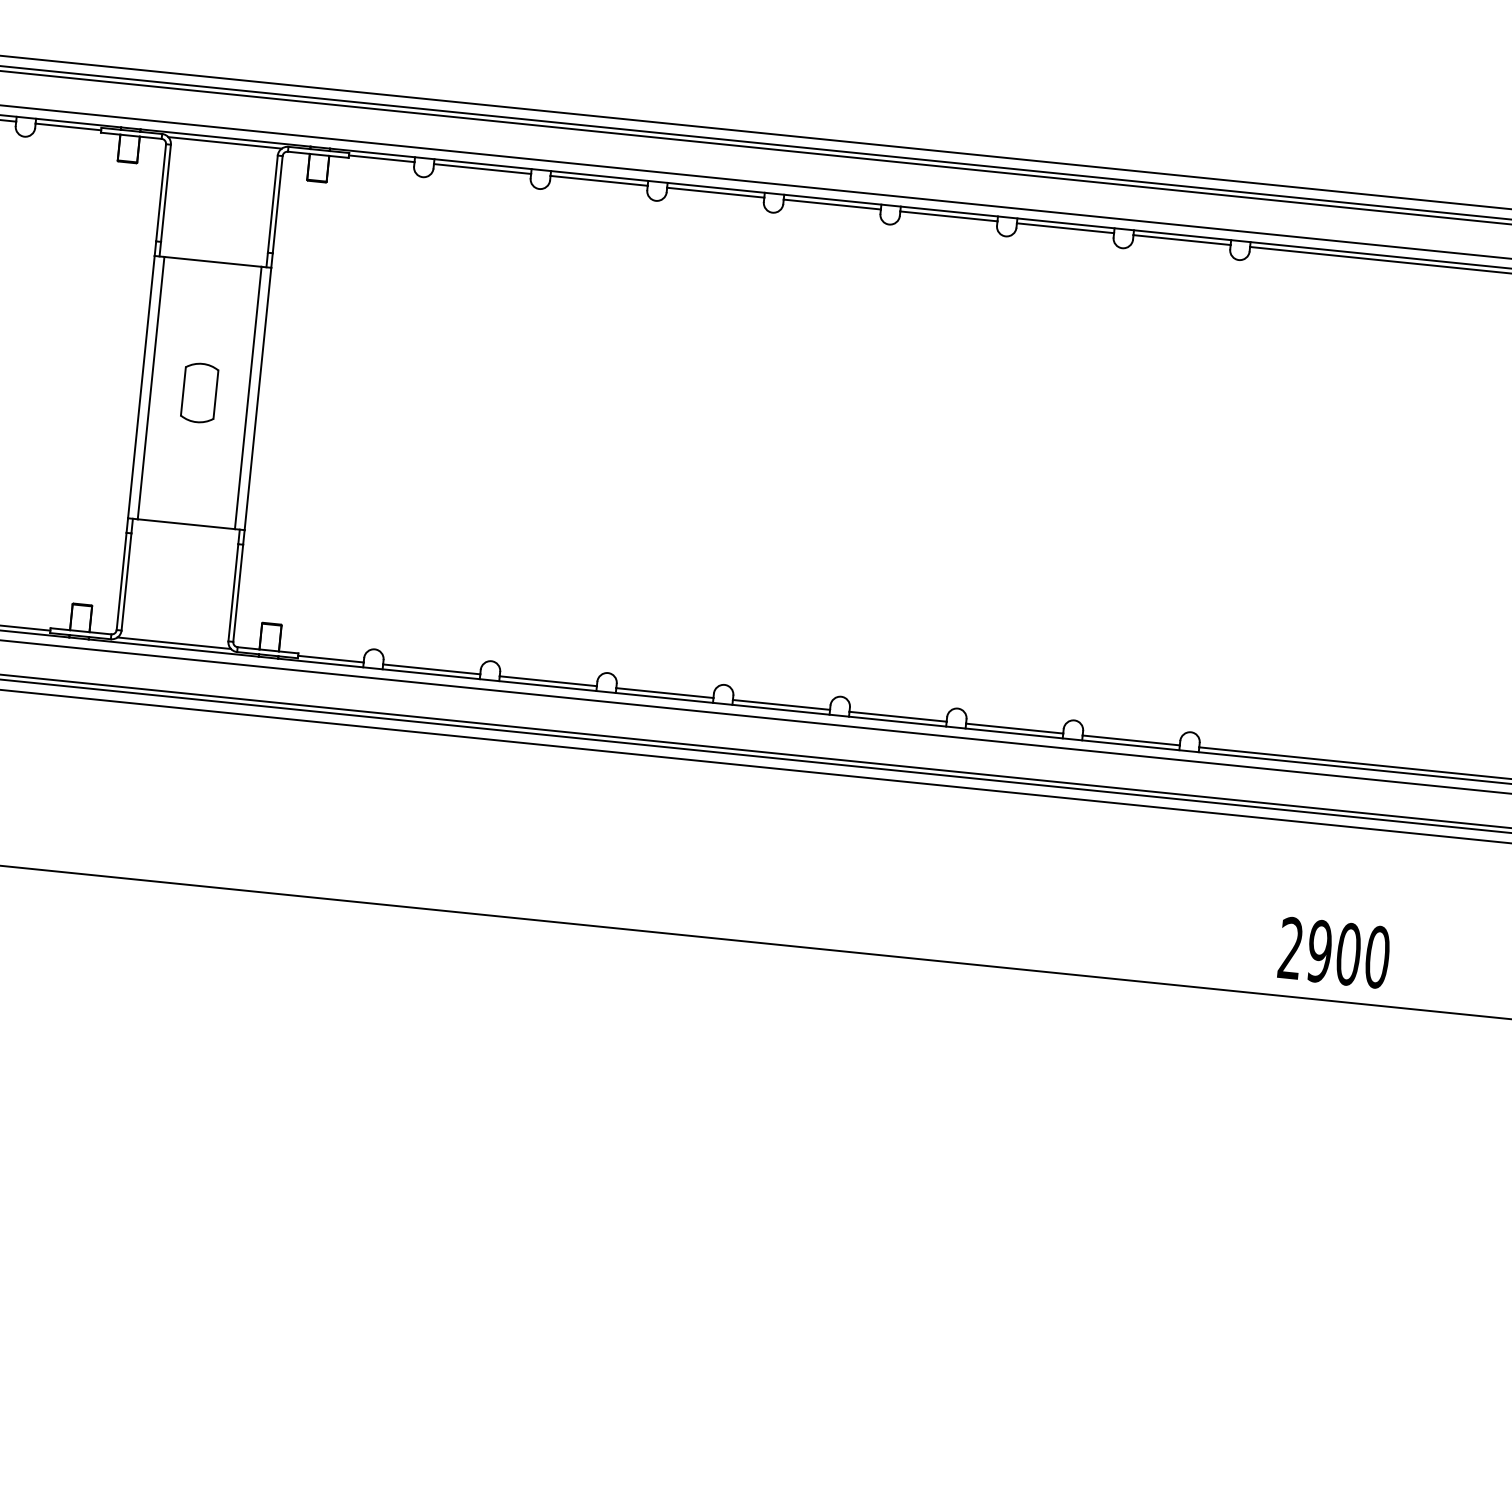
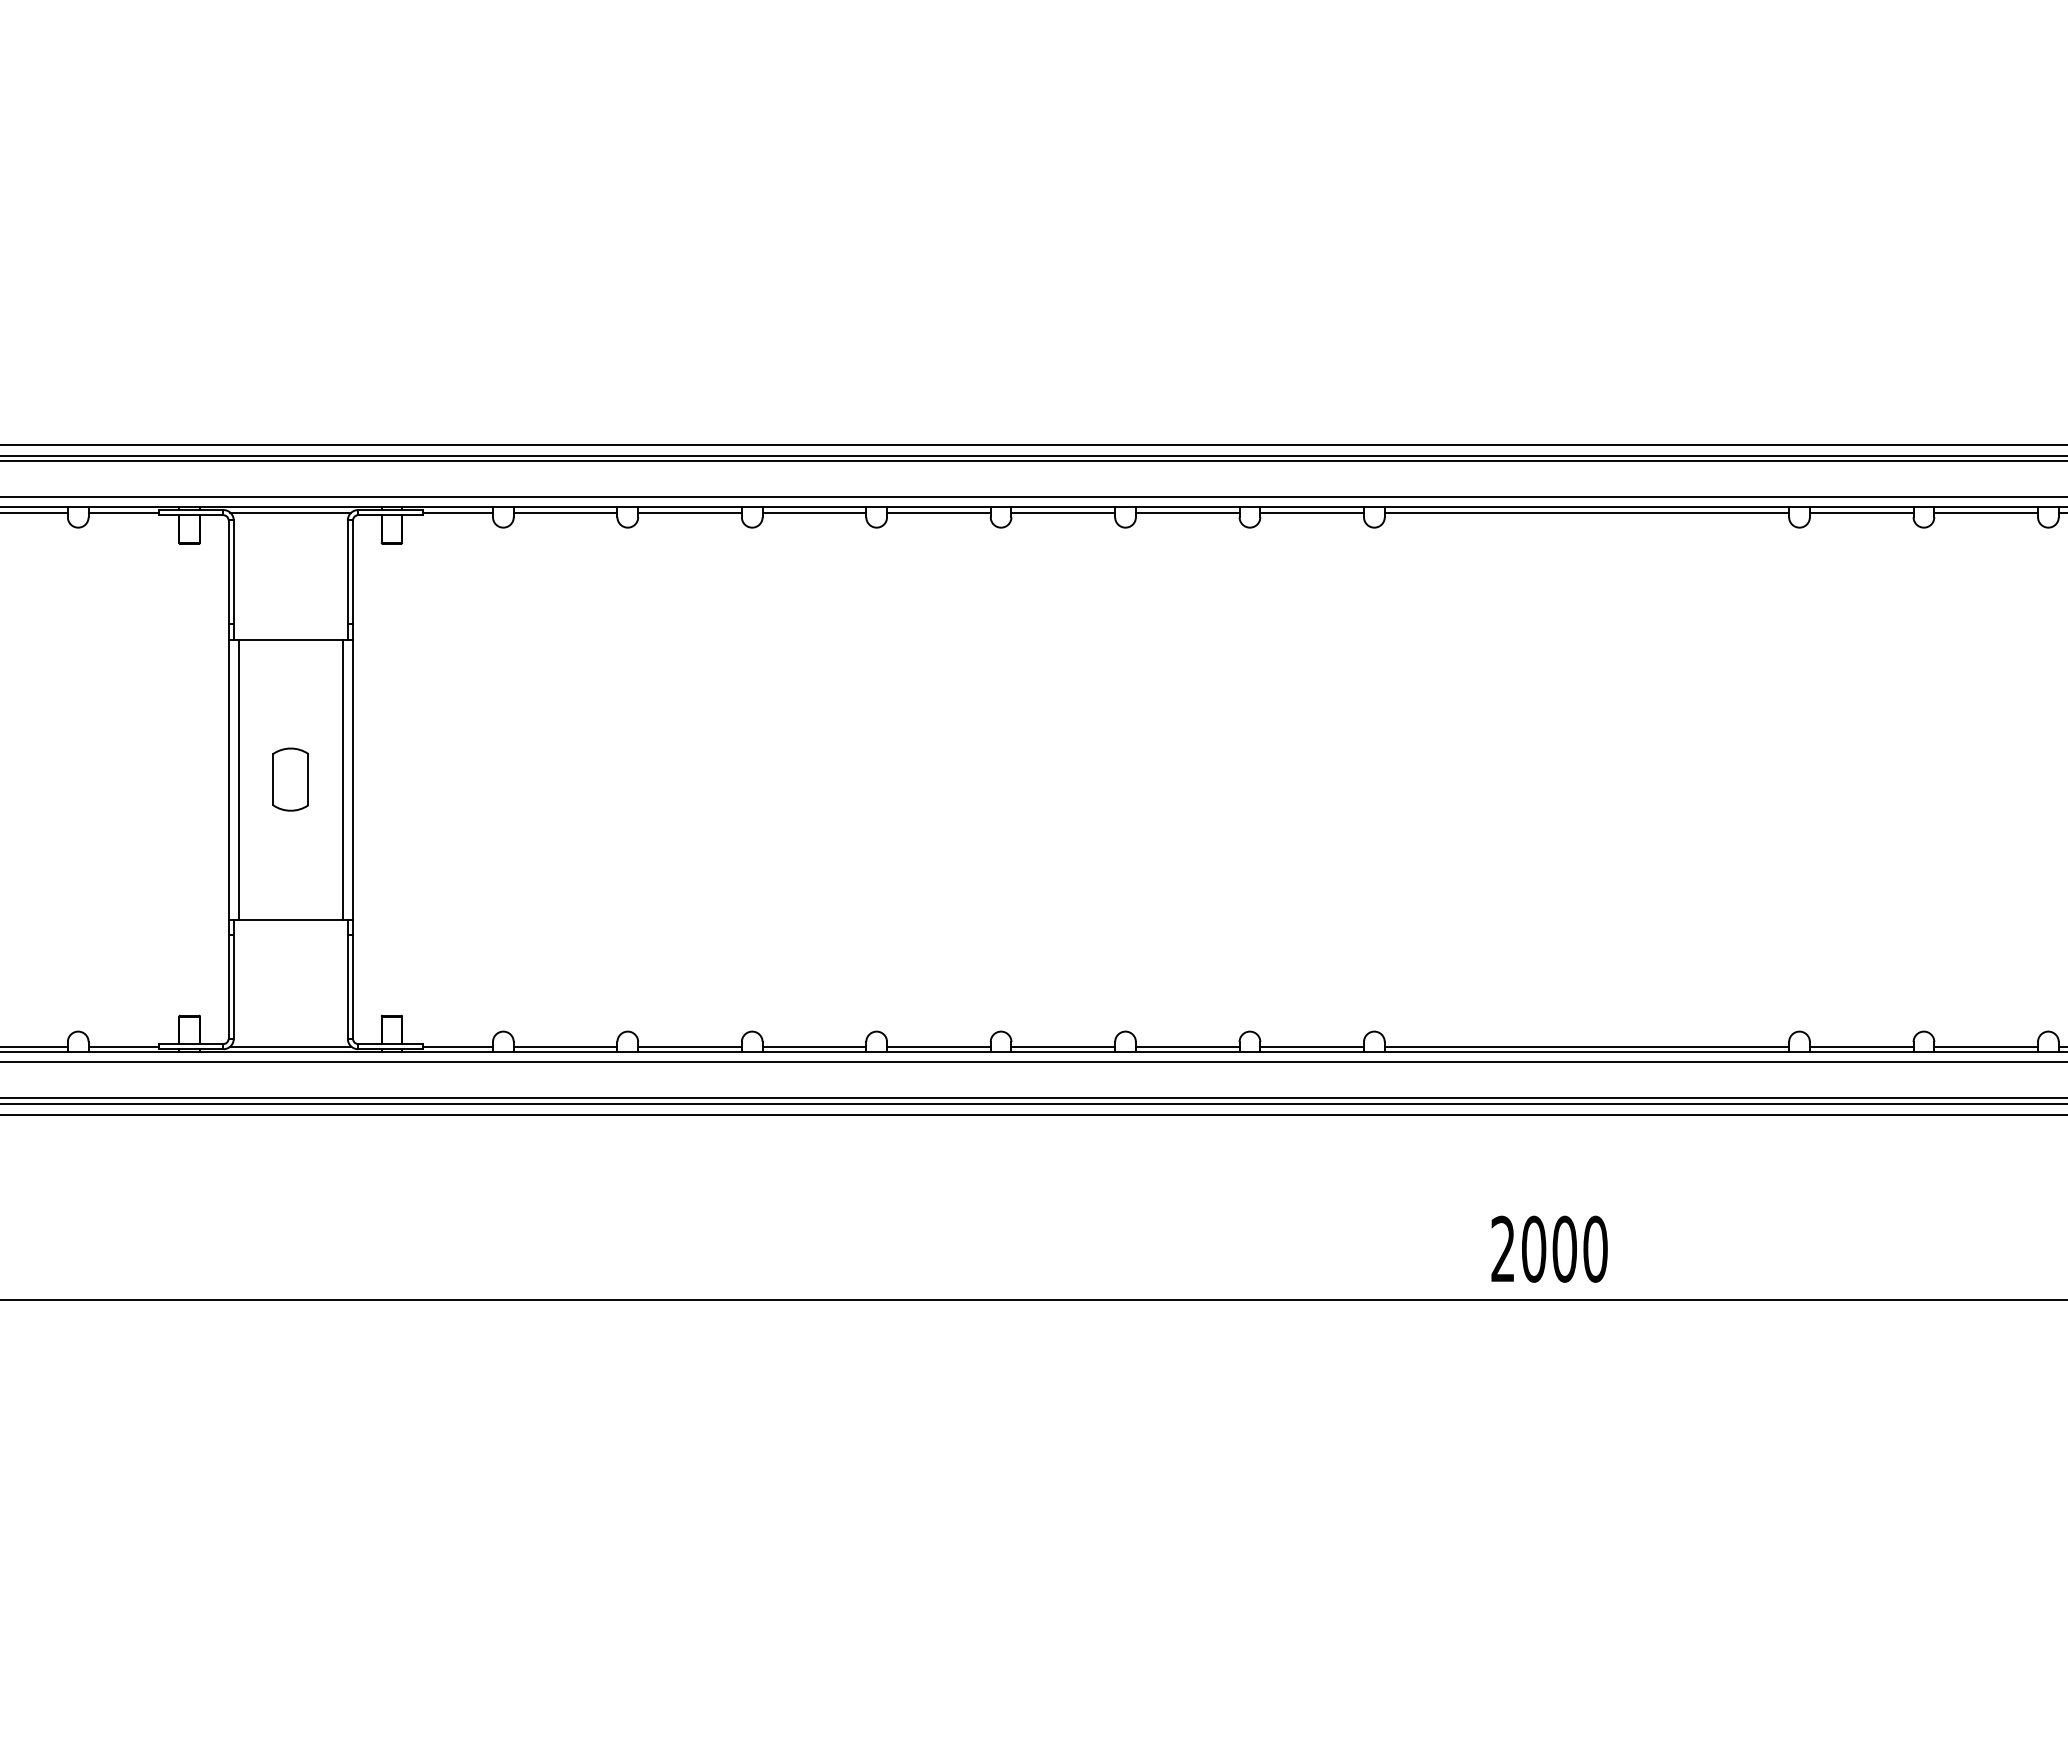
text: (1319, 950) -> (1533, 1248), 2900 -> 2000

